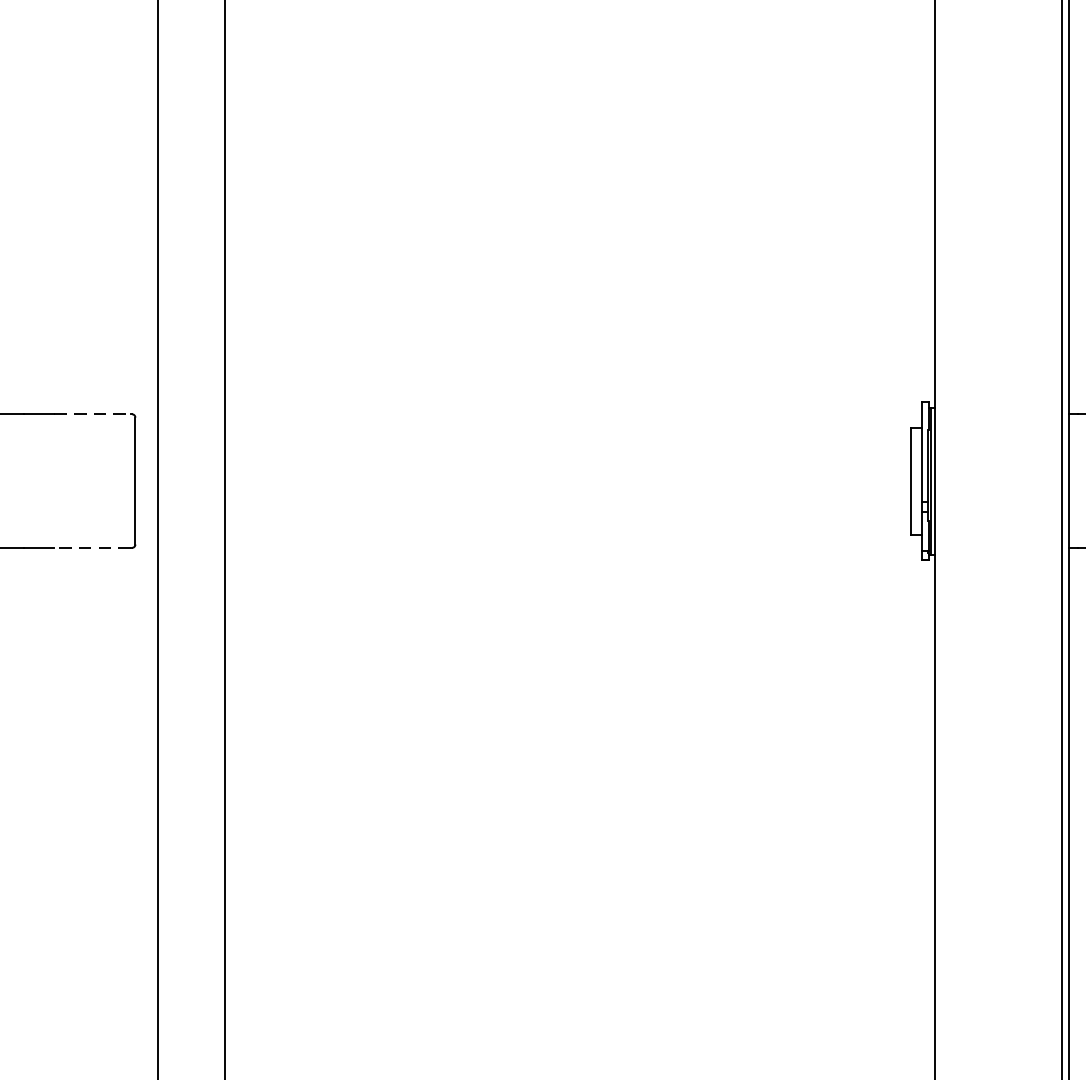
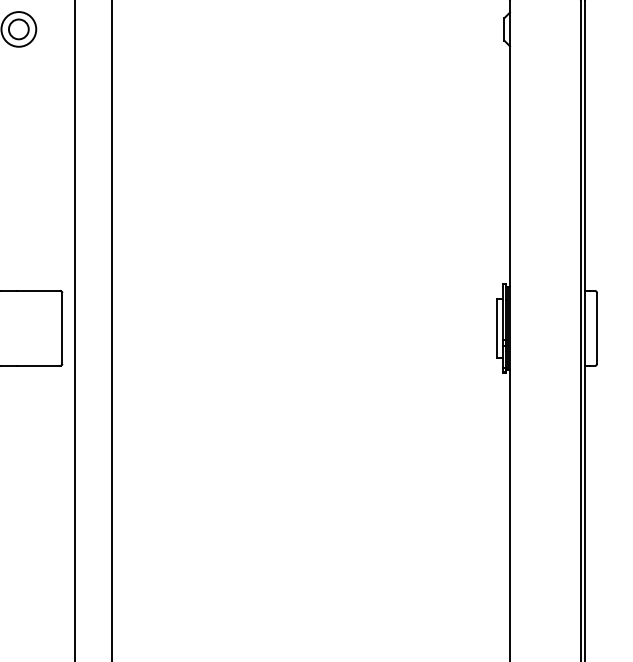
line: (92, 415) -> (38, 291), dashed -> solid
line: (90, 547) -> (37, 365), dashed -> solid

